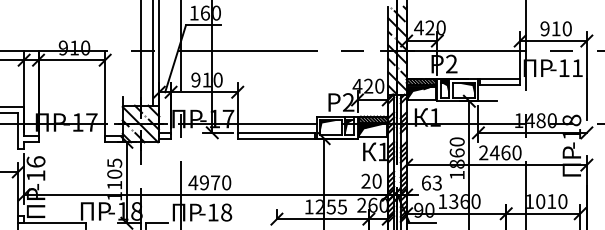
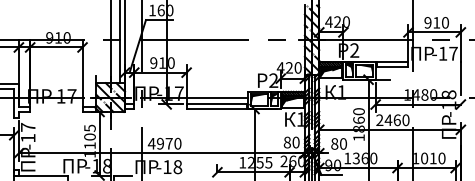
text: (577, 67) -> (453, 53), -11 -> -17
text: (35, 161) -> (27, 127), -16 -> -17
text: (365, 180) -> (286, 141), 20 -> 80
text: (431, 182) -> (338, 143), 63 -> 80

